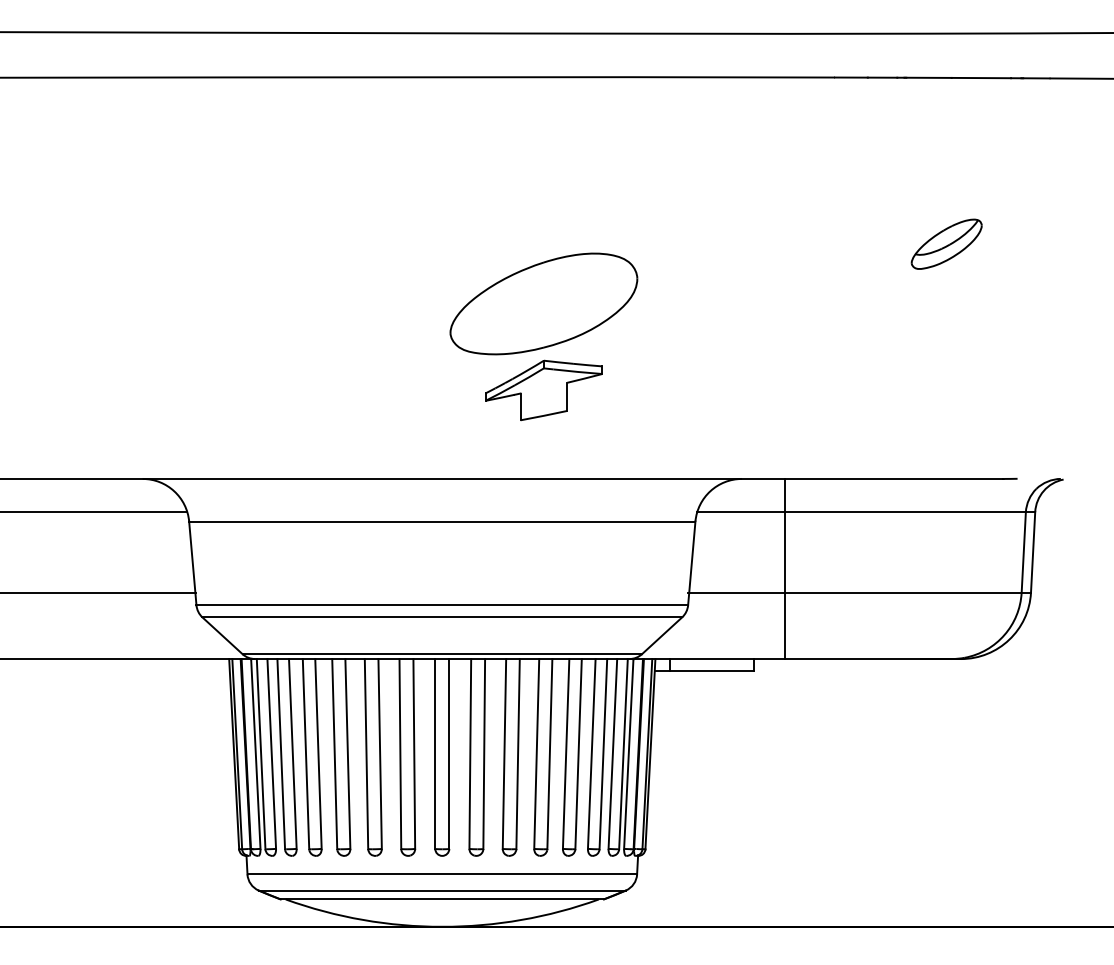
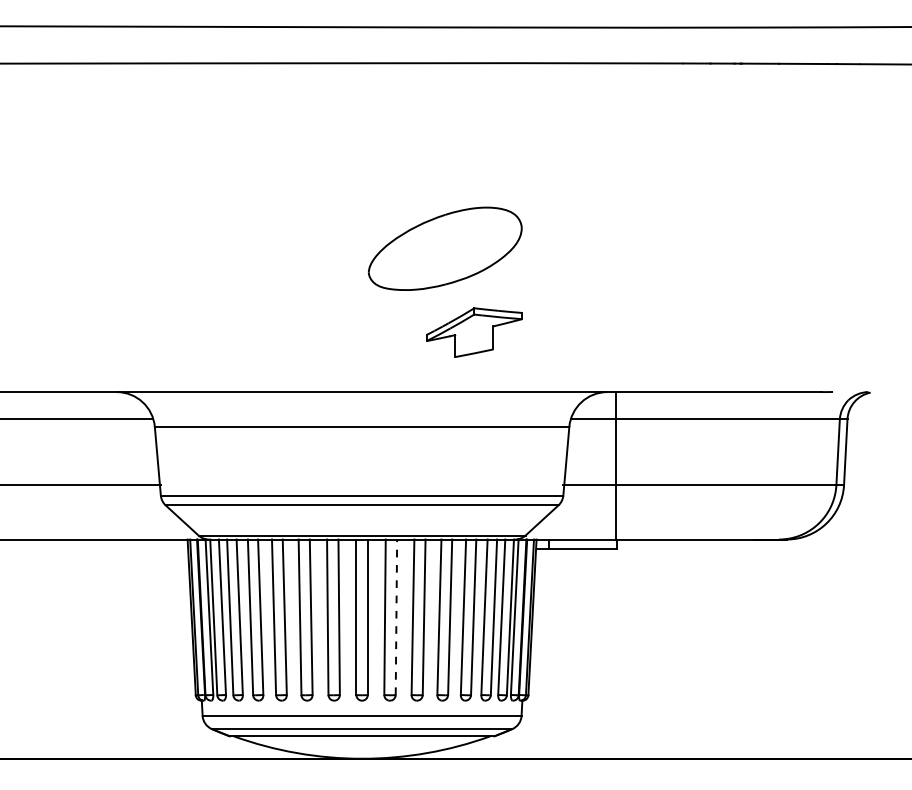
part: (946, 243) -> (774, 199), removed
part: (544, 390) -> (474, 332), moved
line: (784, 568) -> (616, 465), moved
line: (484, 754) -> (396, 617), solid -> dashed

